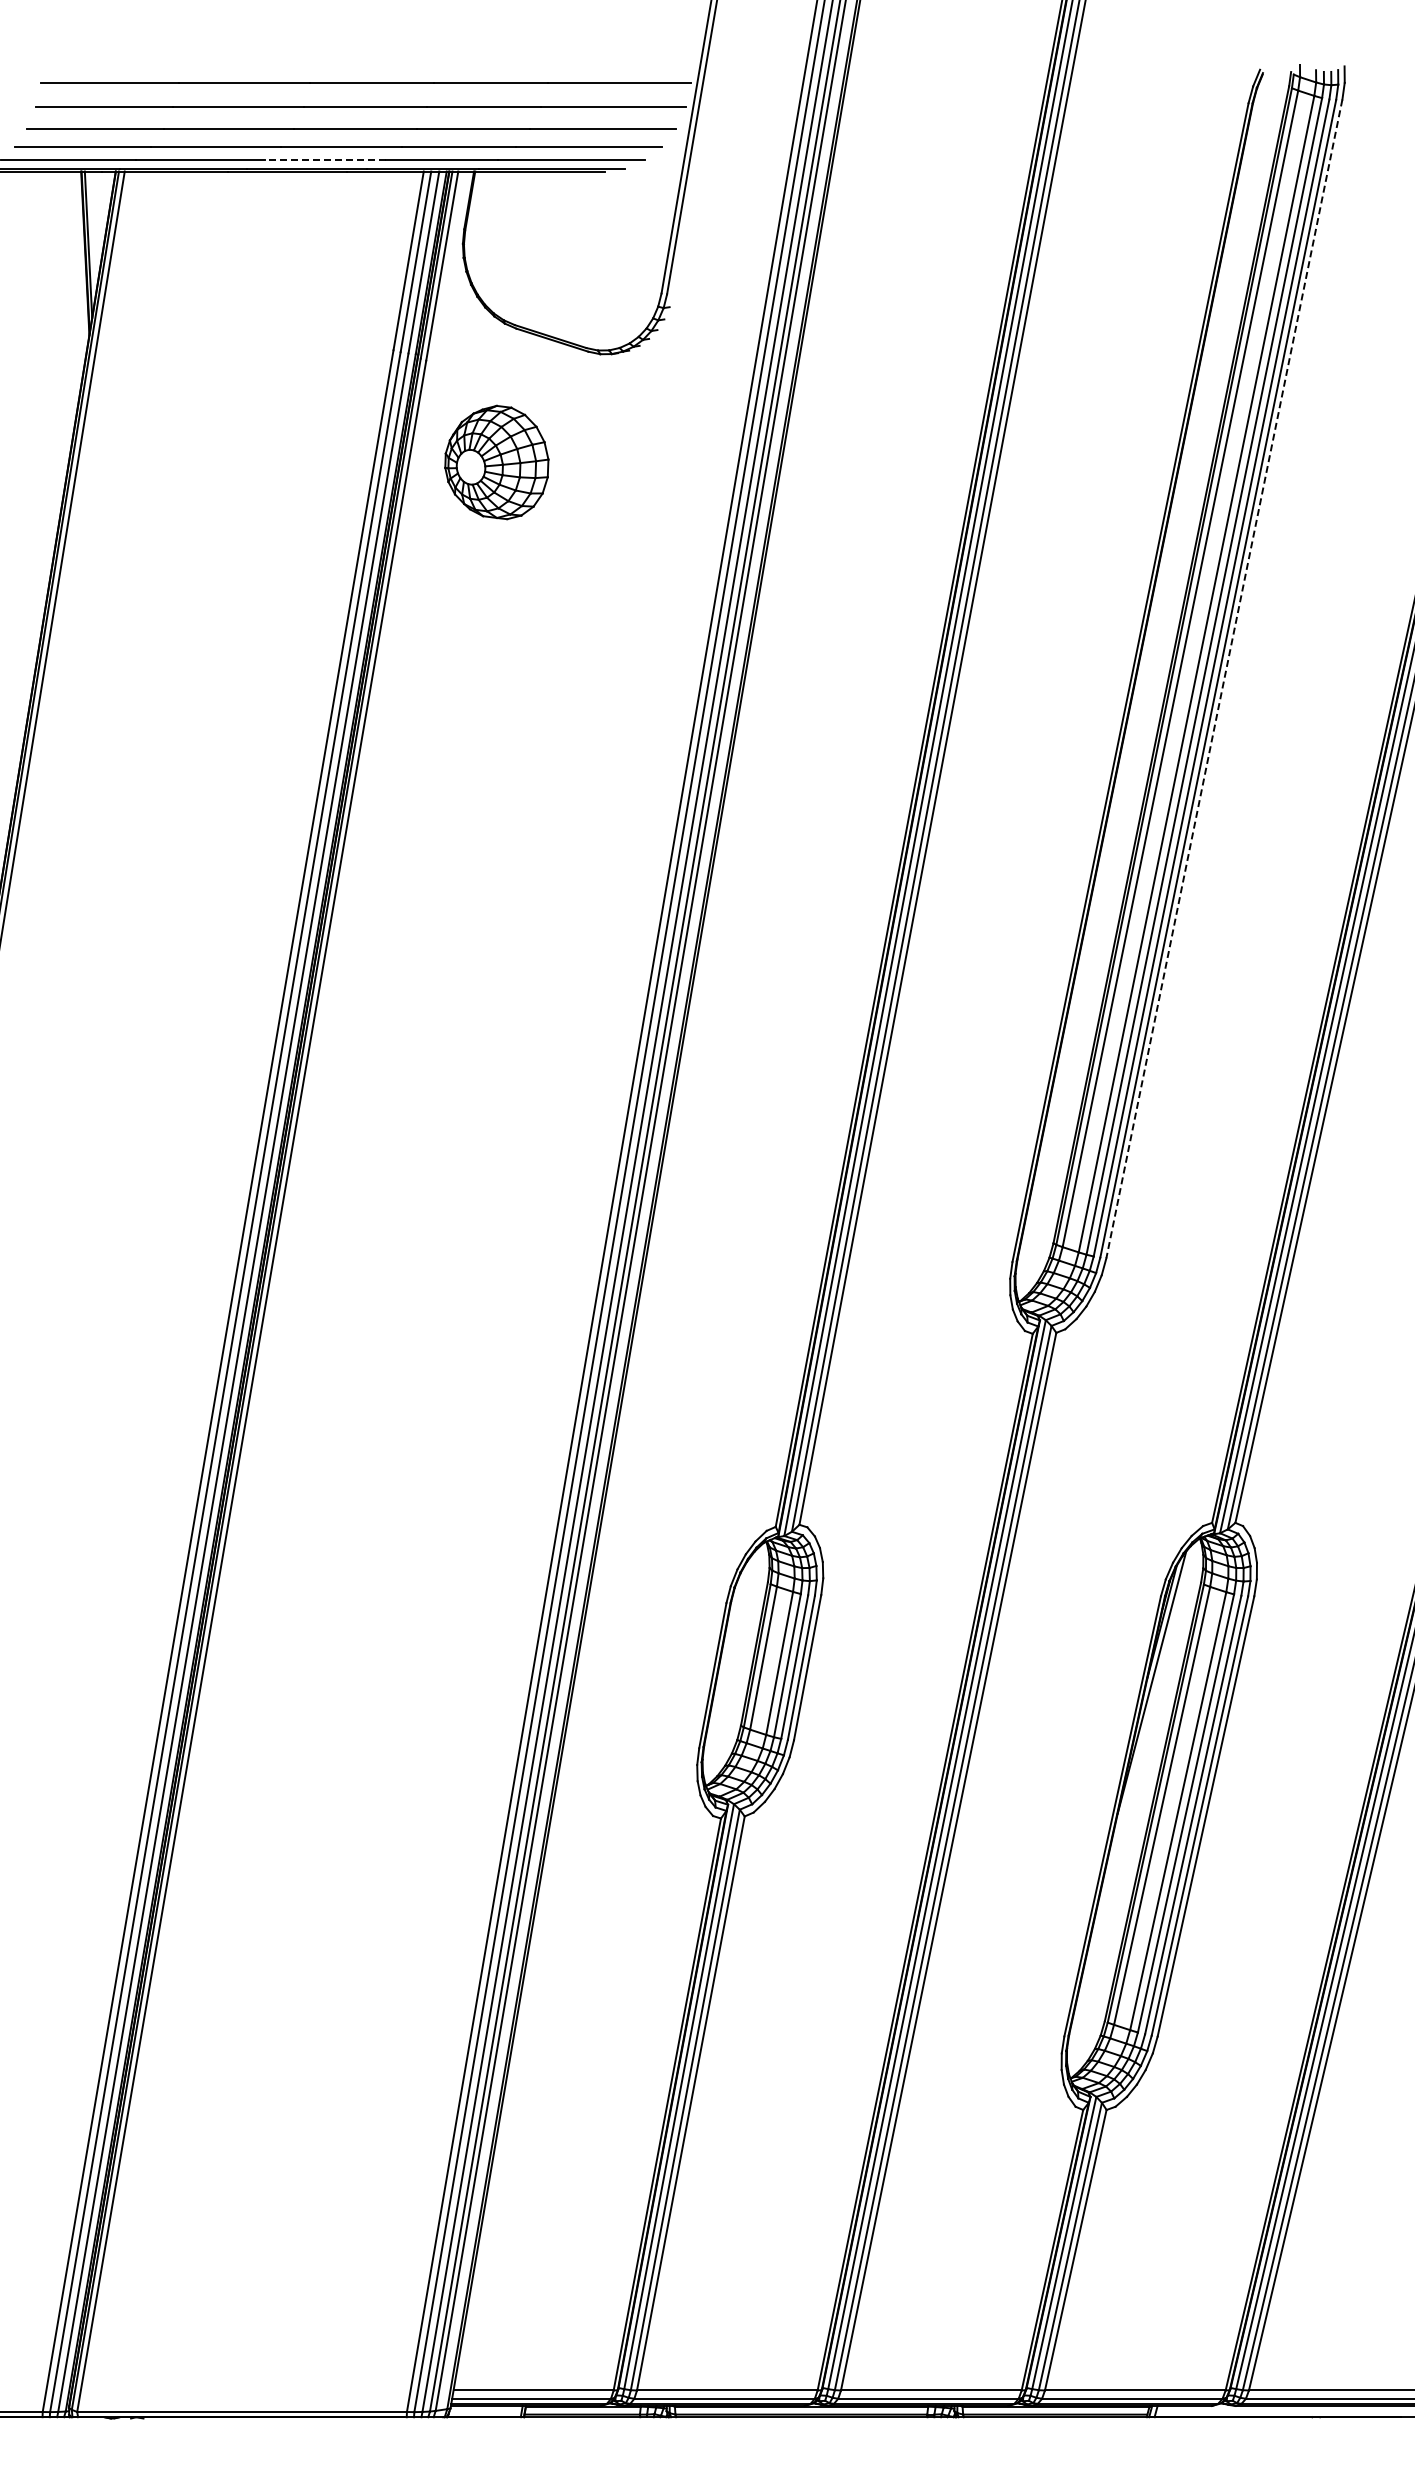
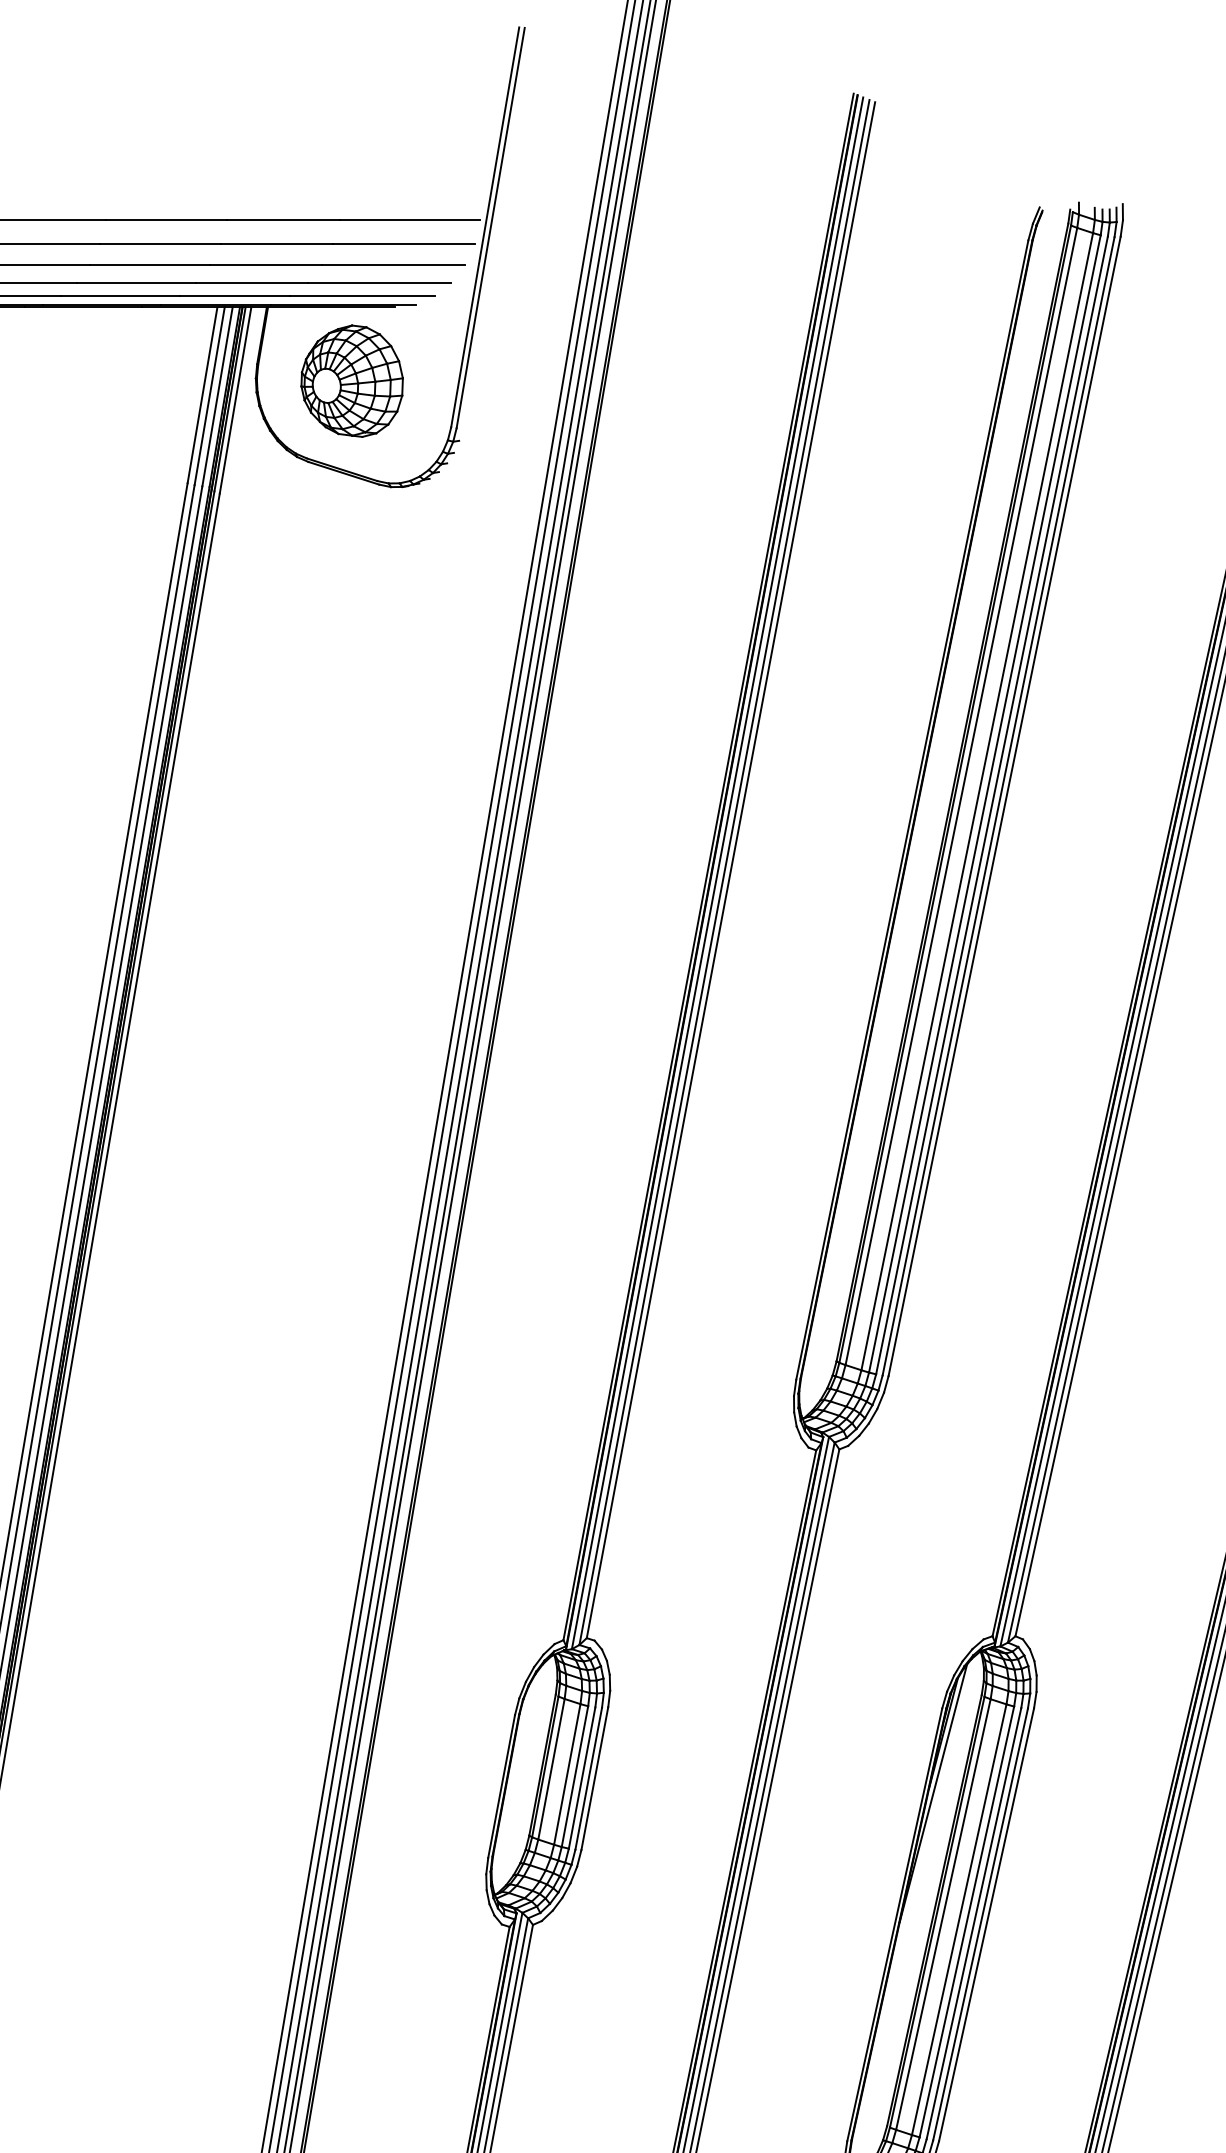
line: (324, 160) -> (119, 296), dashed -> solid
part: (496, 462) -> (351, 381), moved
line: (1224, 679) -> (1004, 806), dashed -> solid

